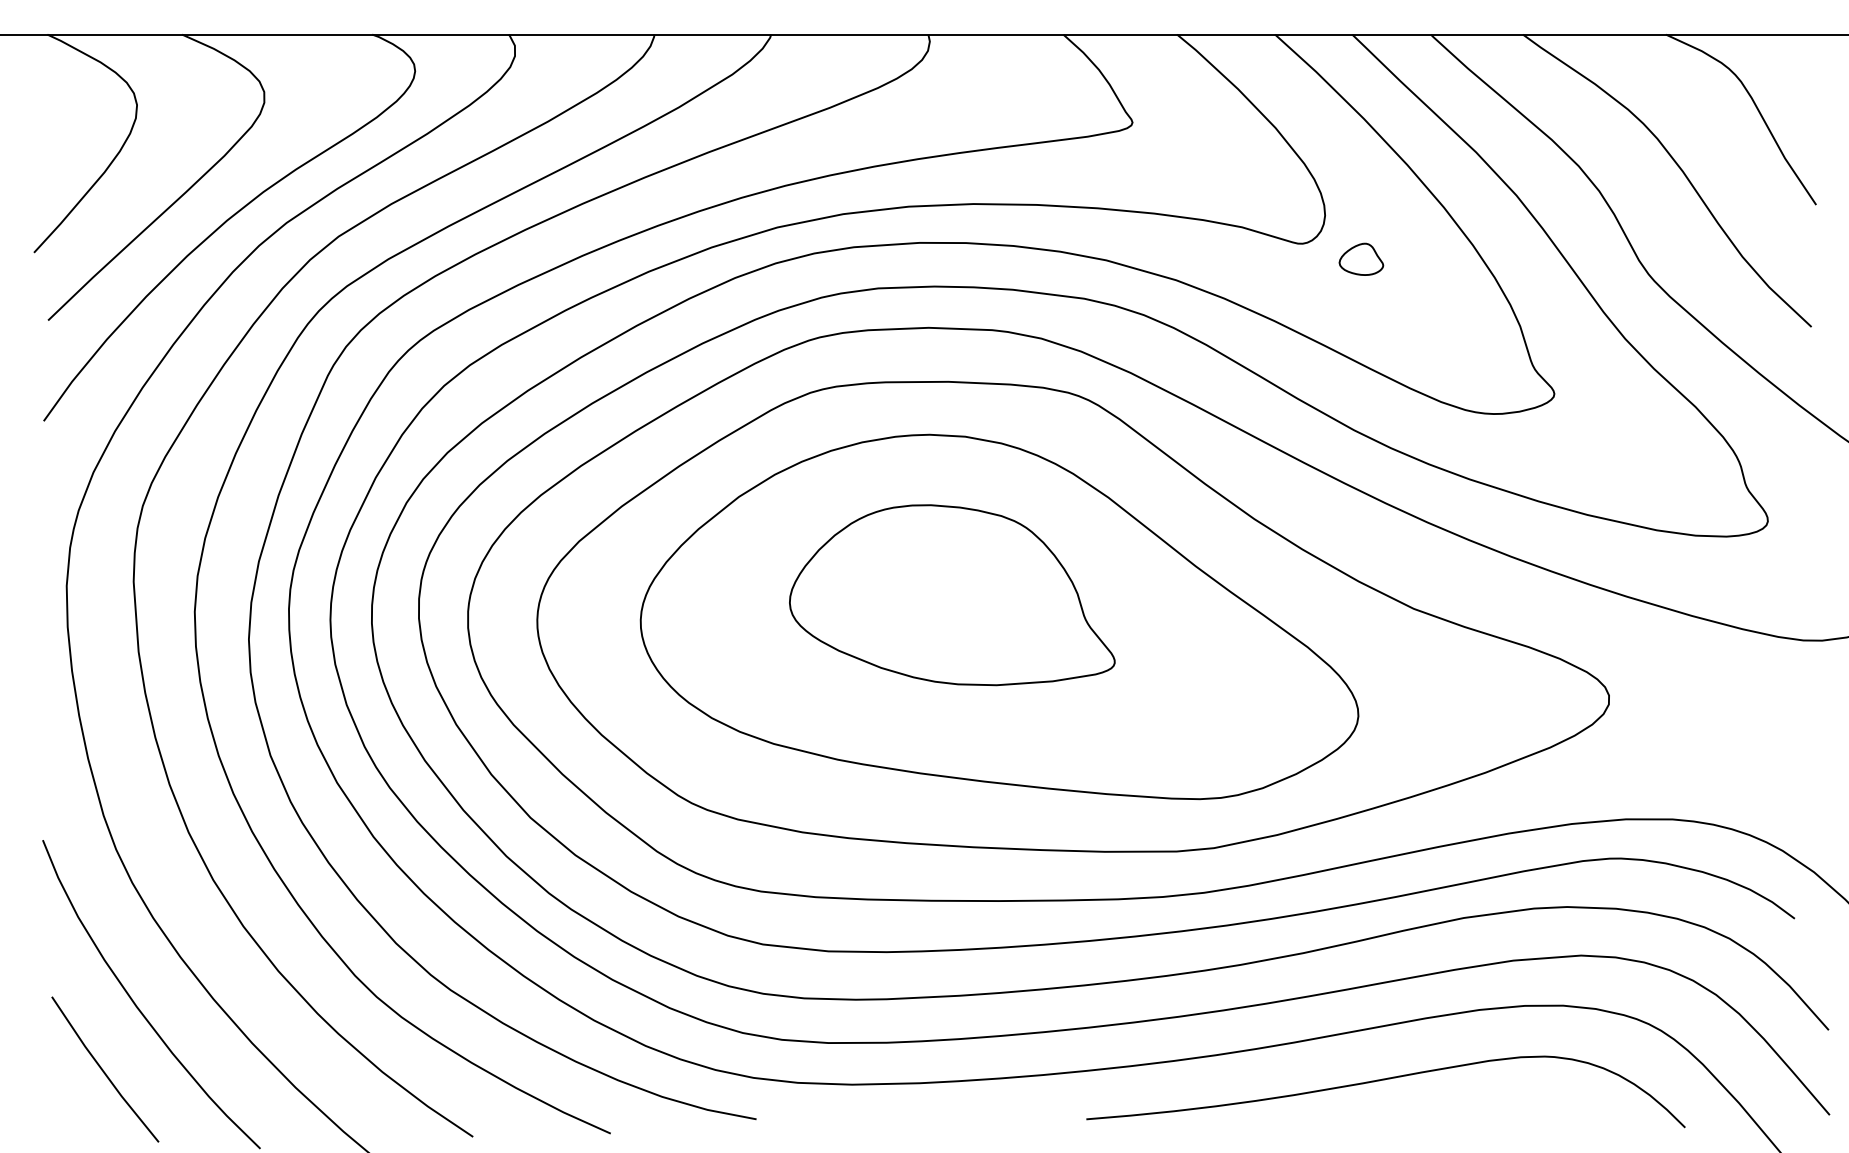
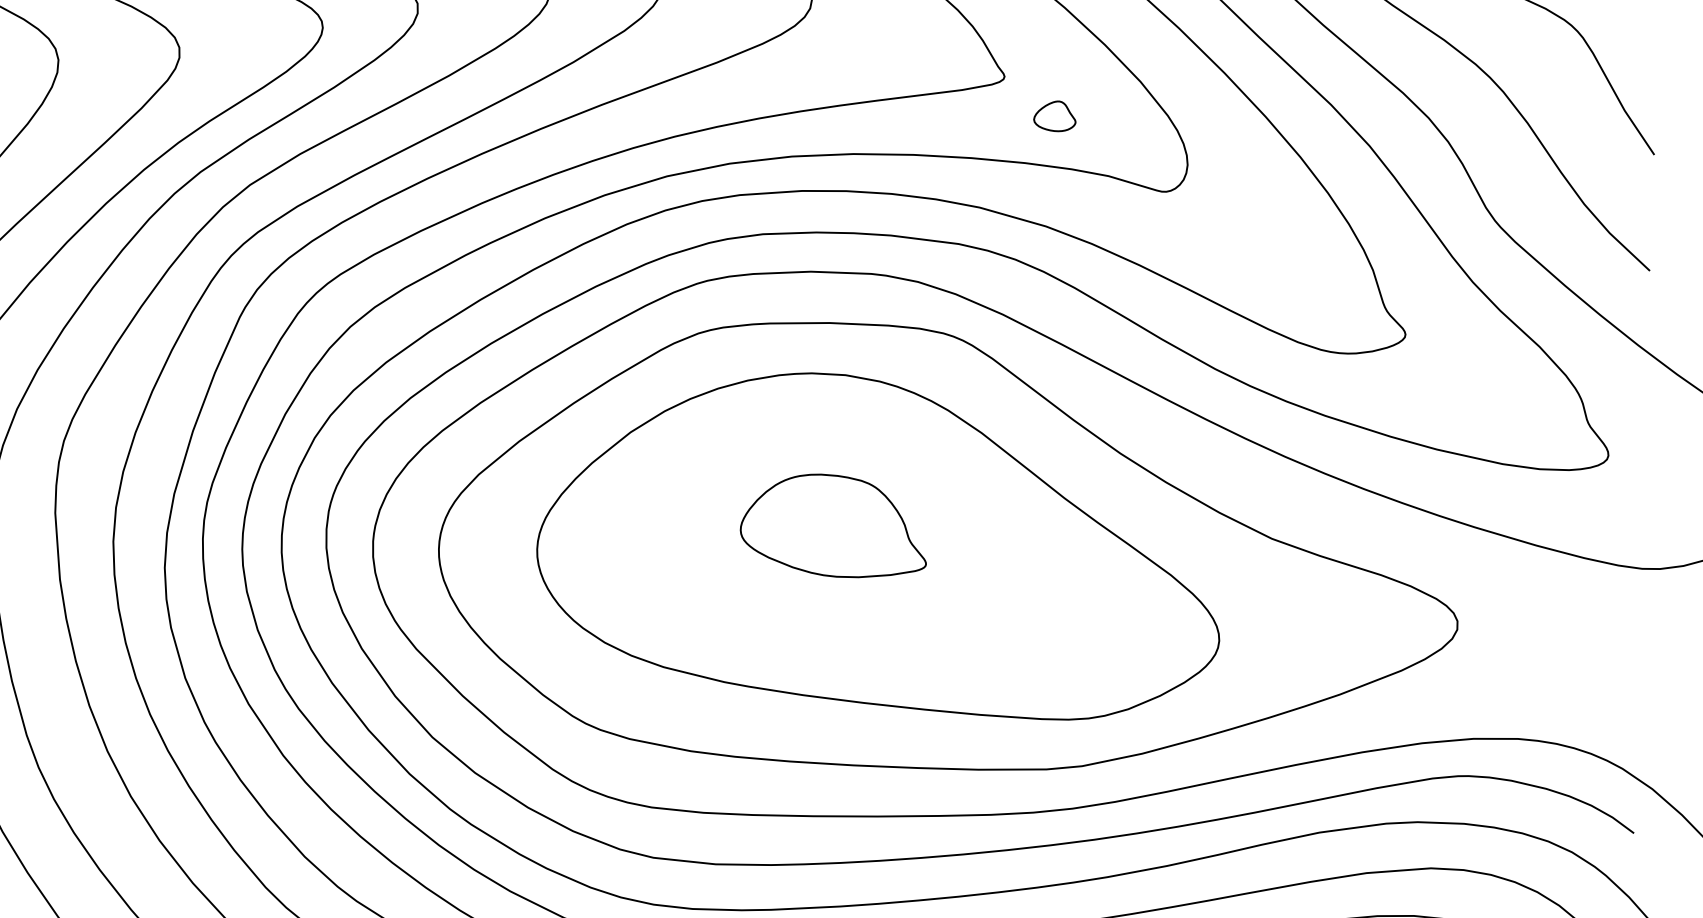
part: (1361, 258) -> (1054, 115), moved
part: (952, 595) -> (833, 526), size x0.6

